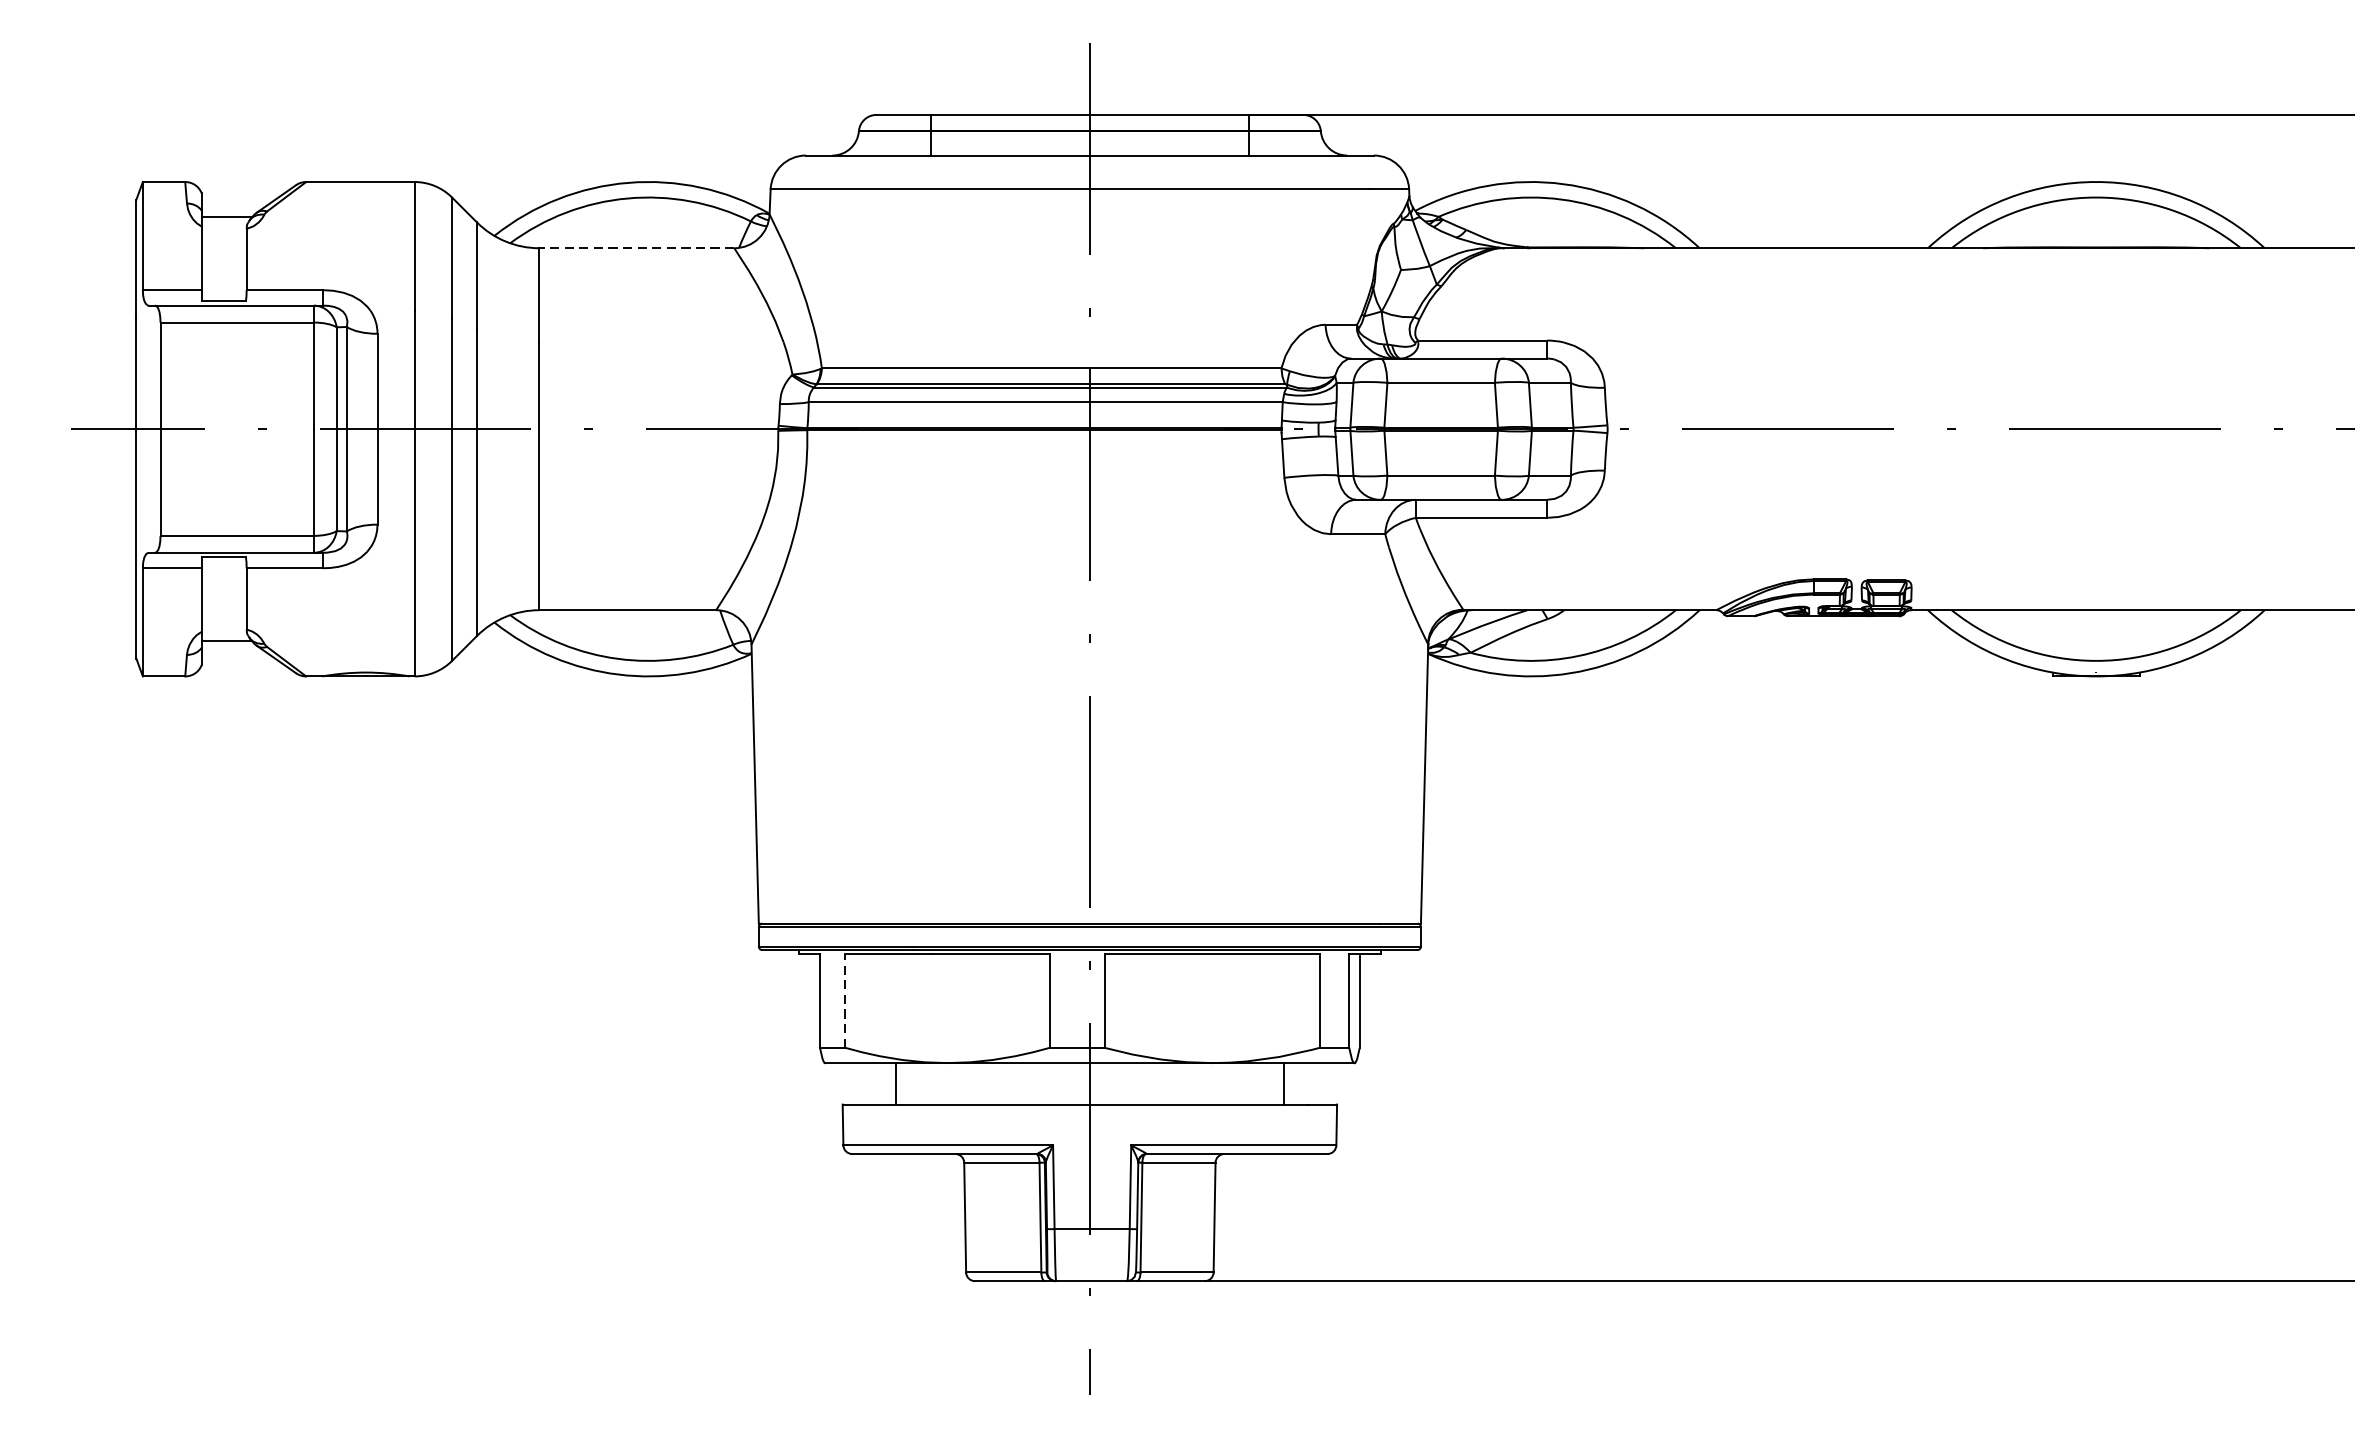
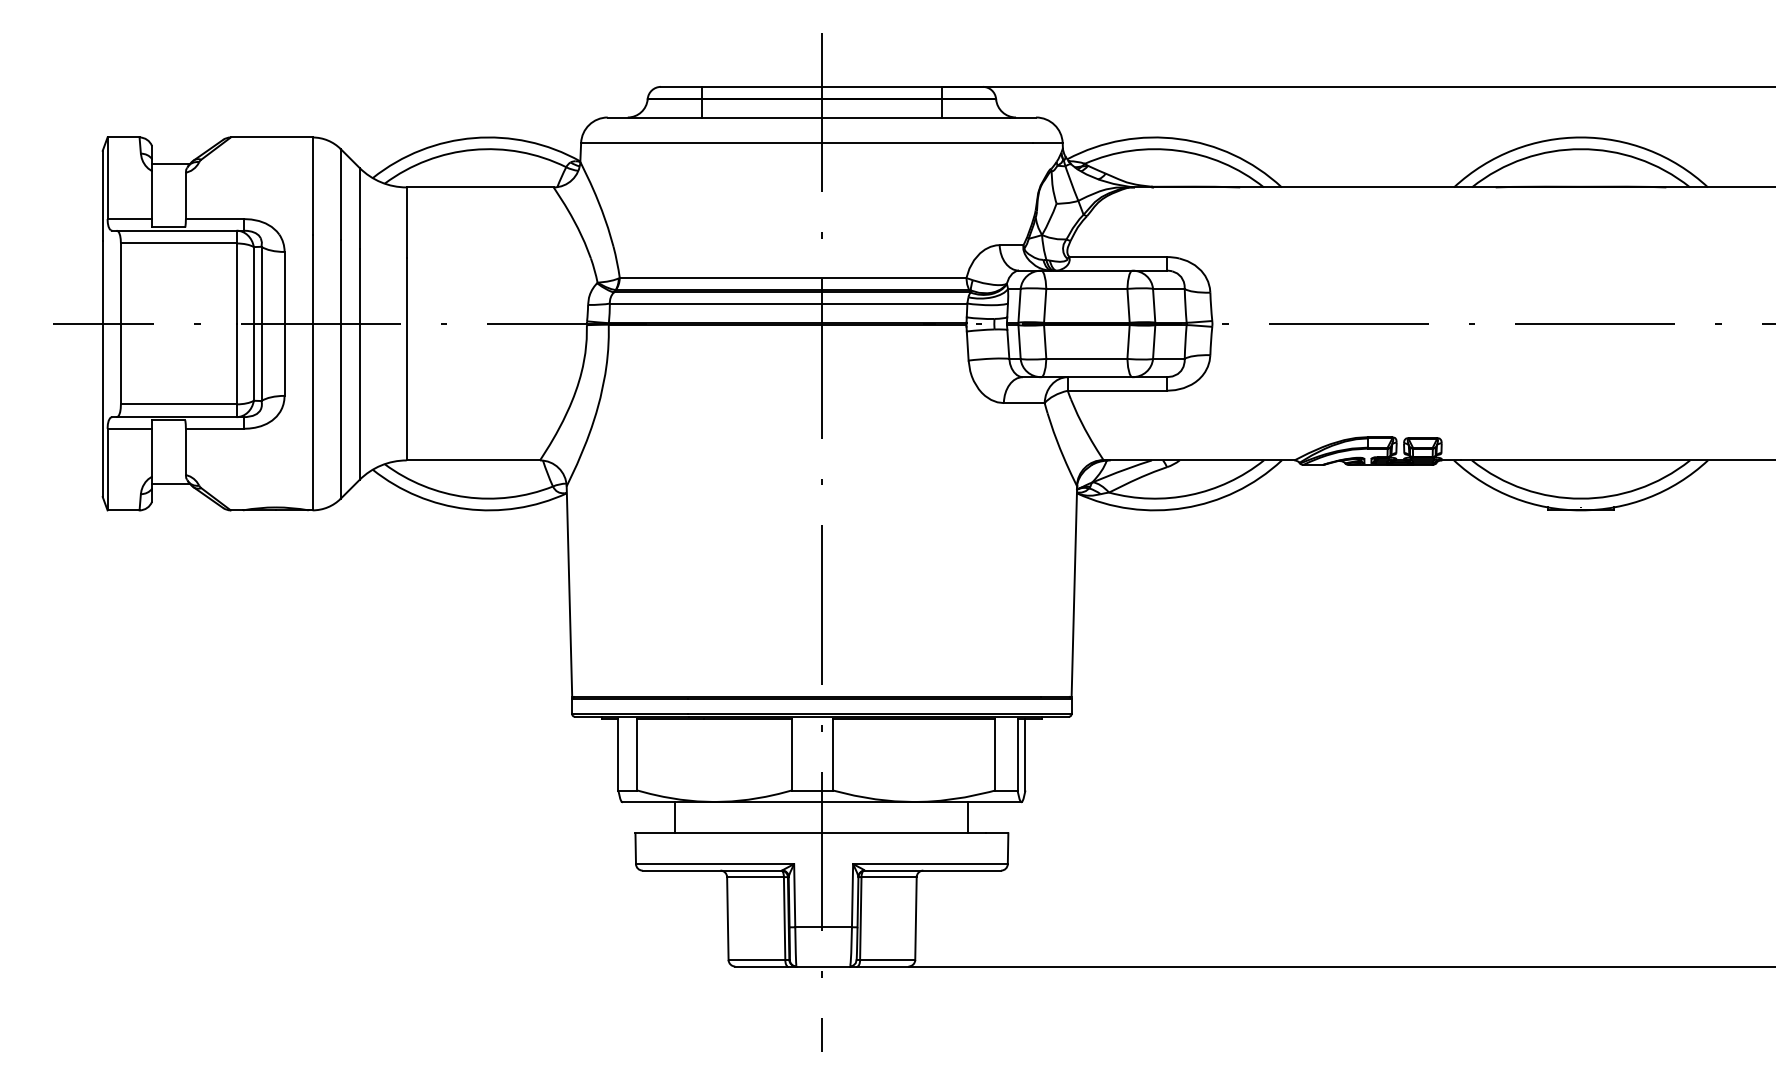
line: (637, 248) -> (480, 187), dashed -> solid
line: (845, 1000) -> (637, 754), dashed -> solid

